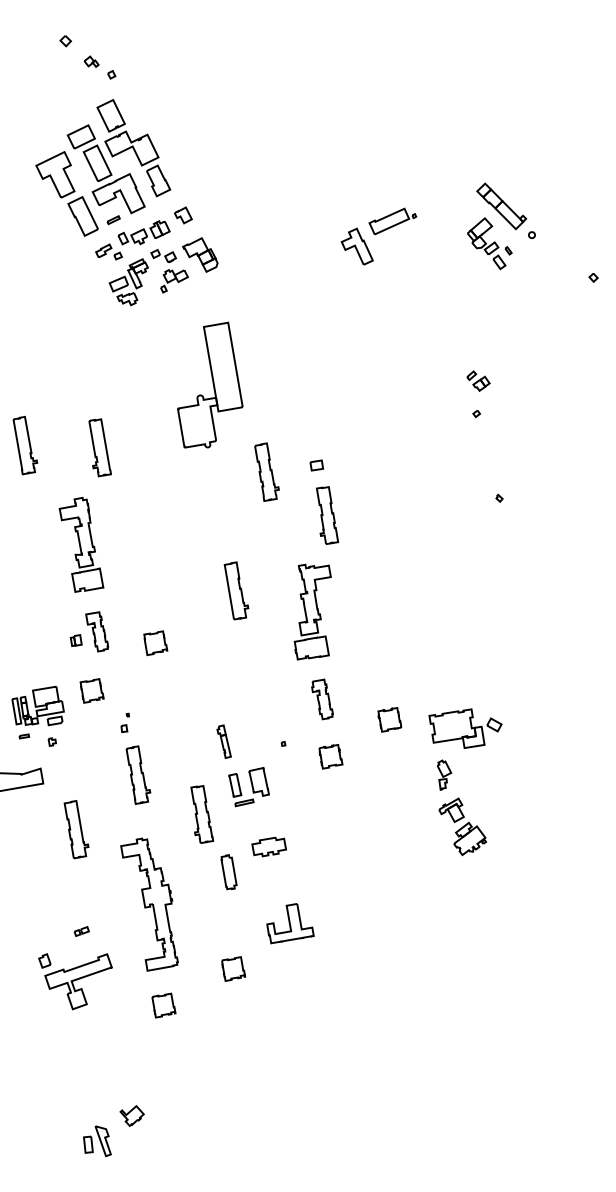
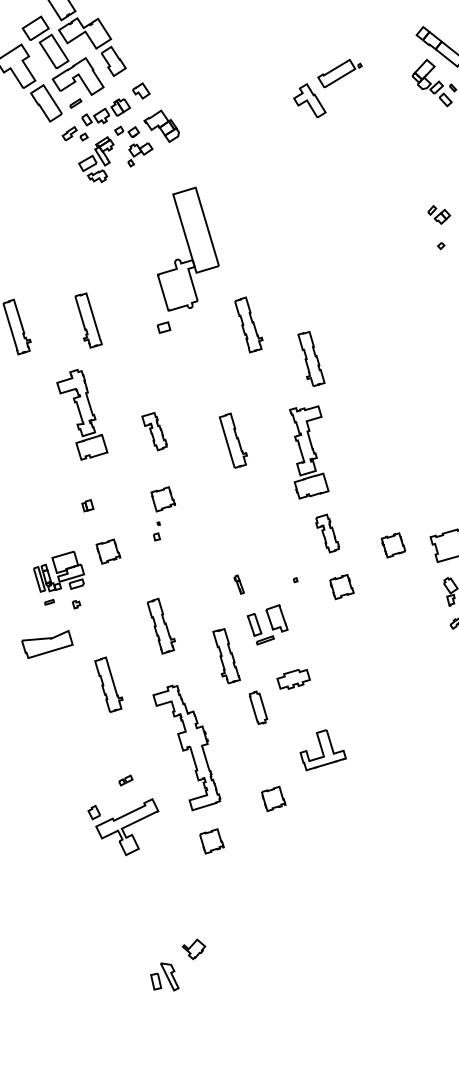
part: (316, 465) -> (163, 327), moved
part: (97, 631) -> (154, 431), moved
part: (124, 722) -> (156, 531), moved
part: (223, 741) -> (238, 584), size x0.6

